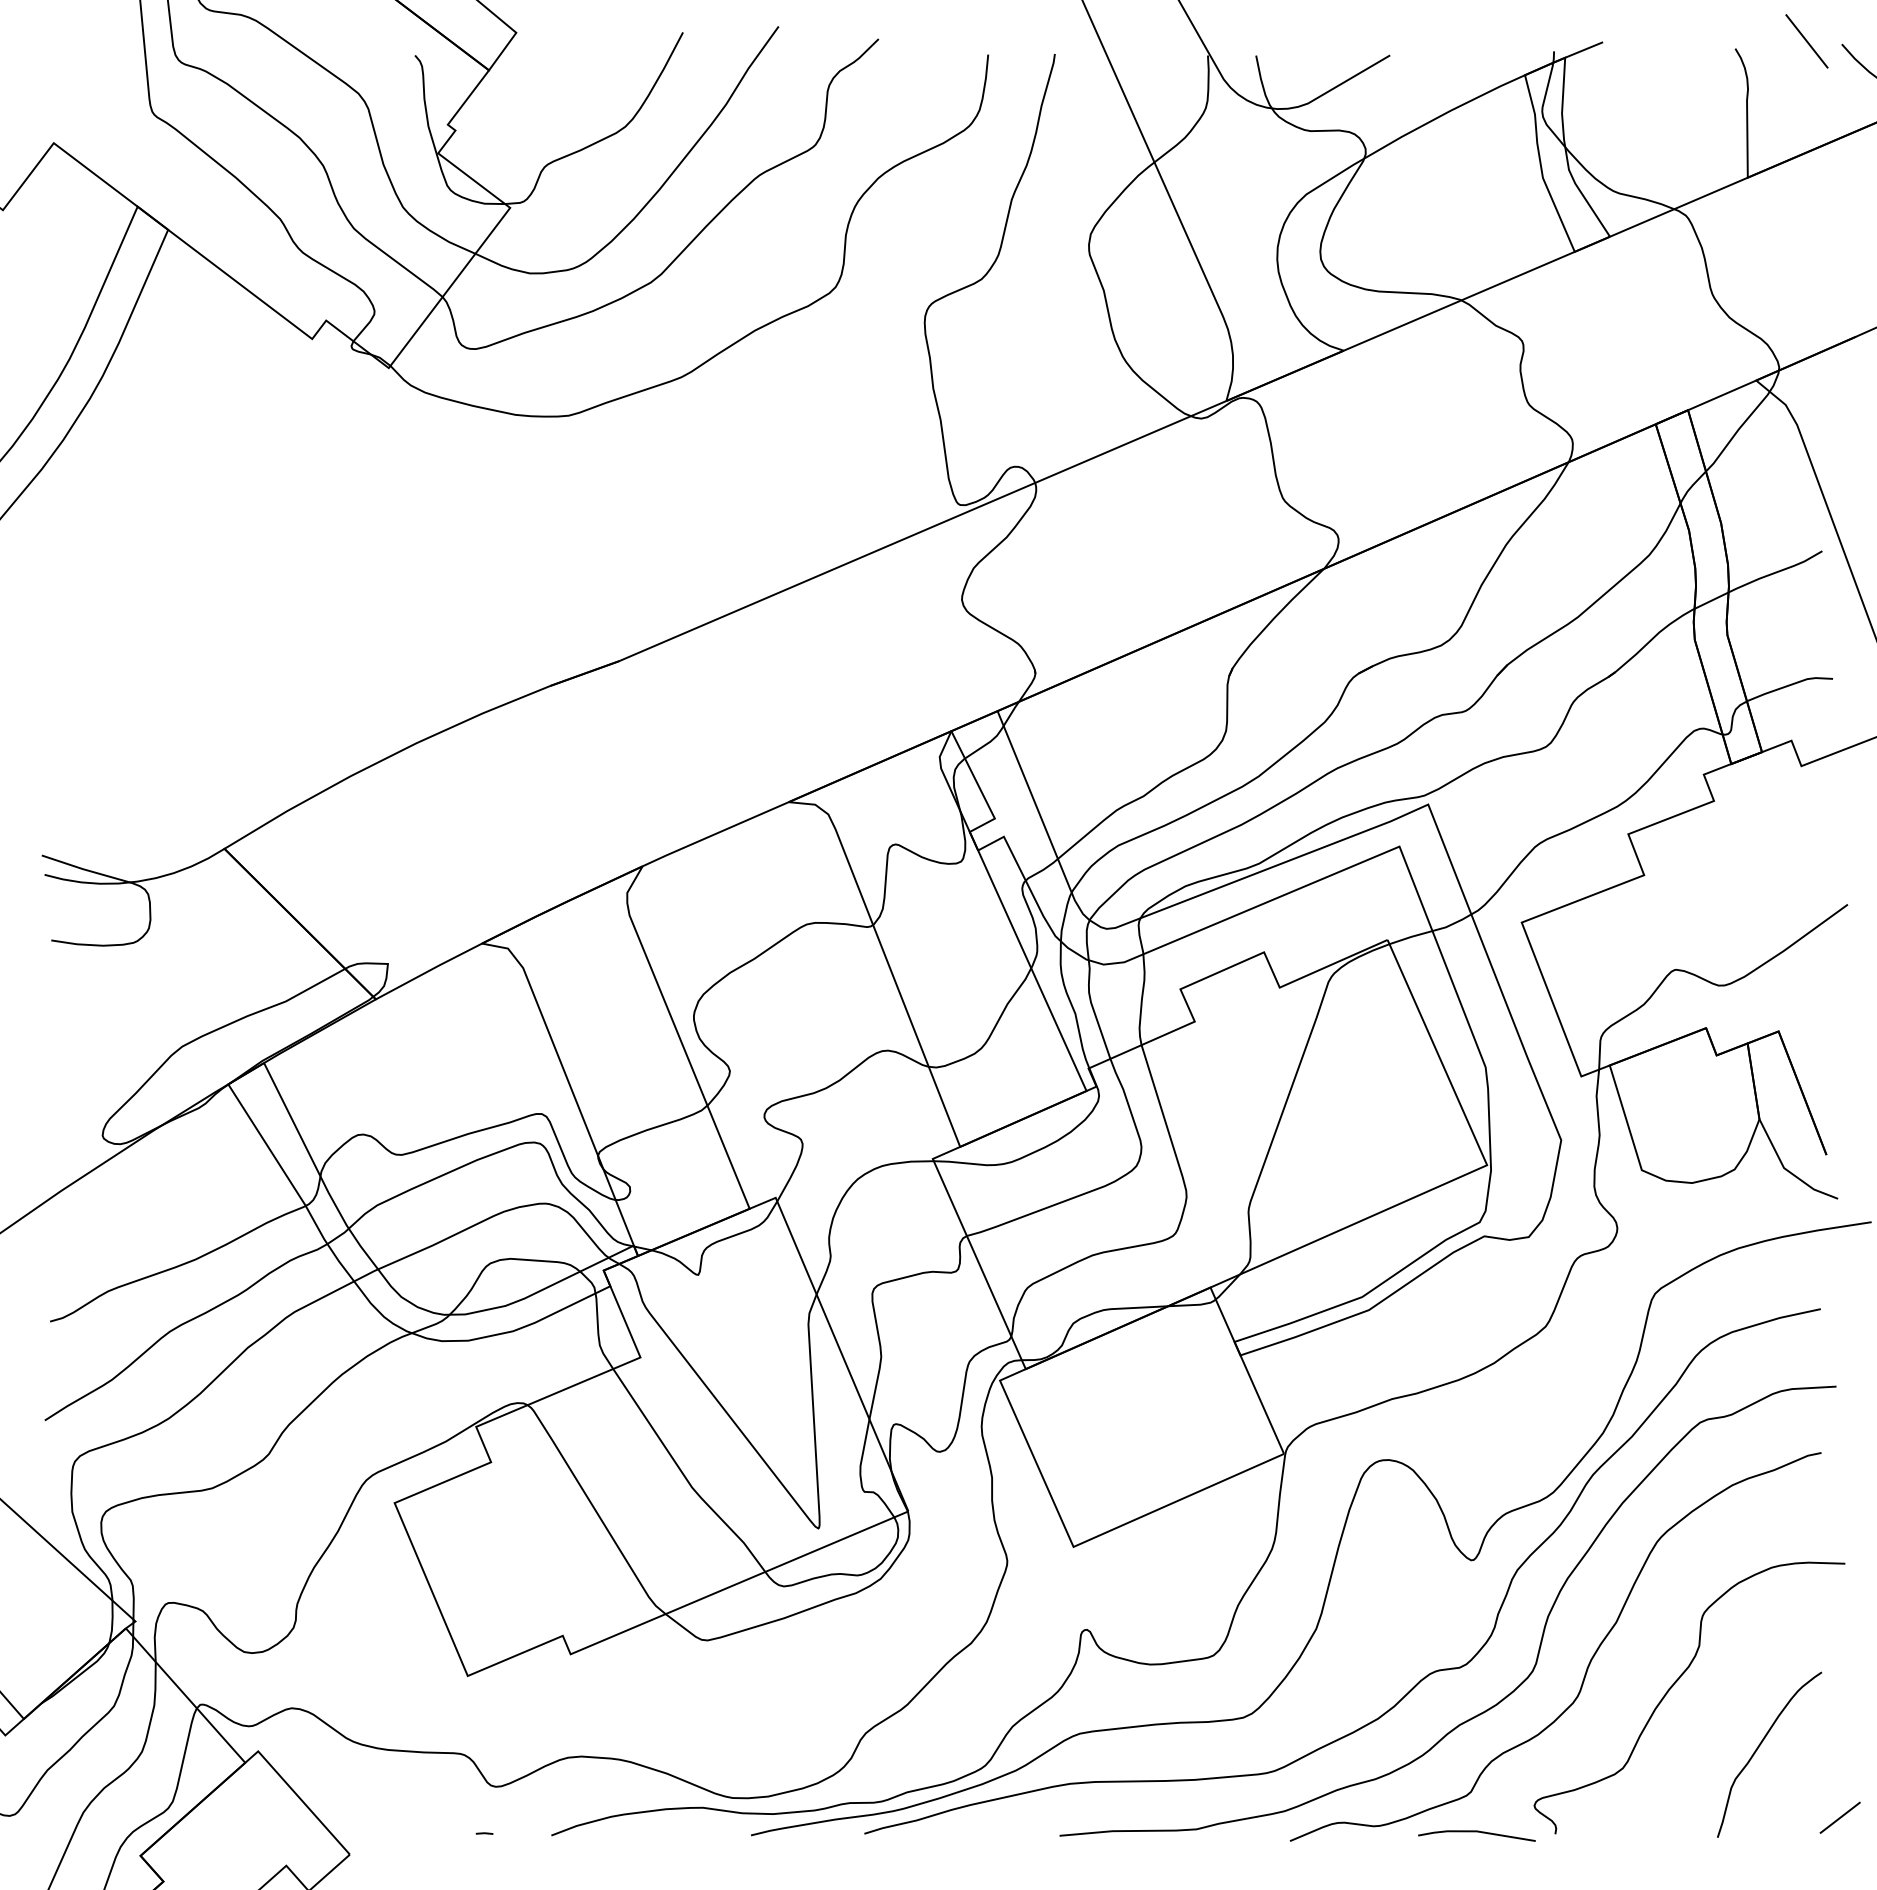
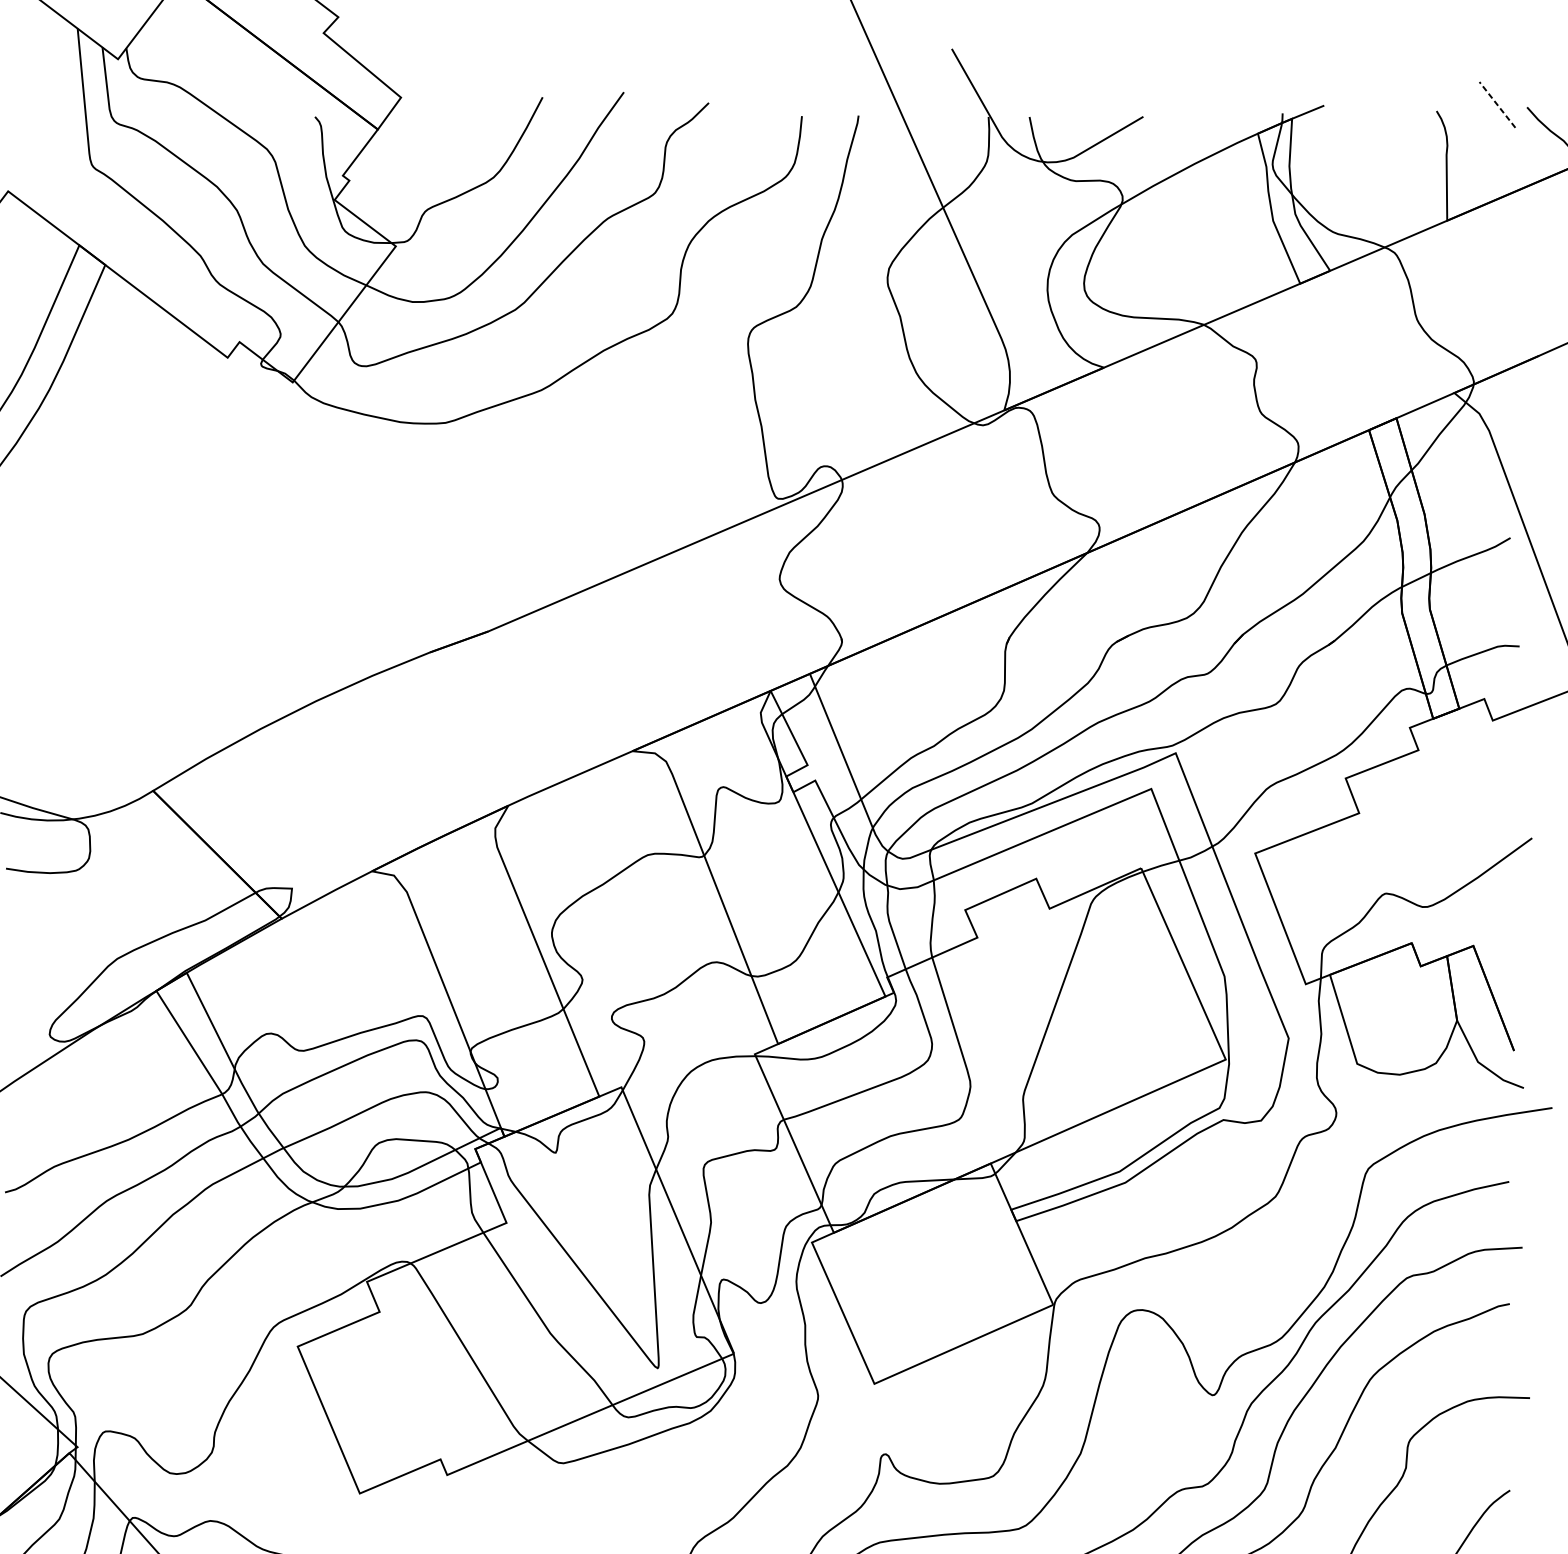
line: (1806, 41) -> (1497, 105), solid -> dashed

